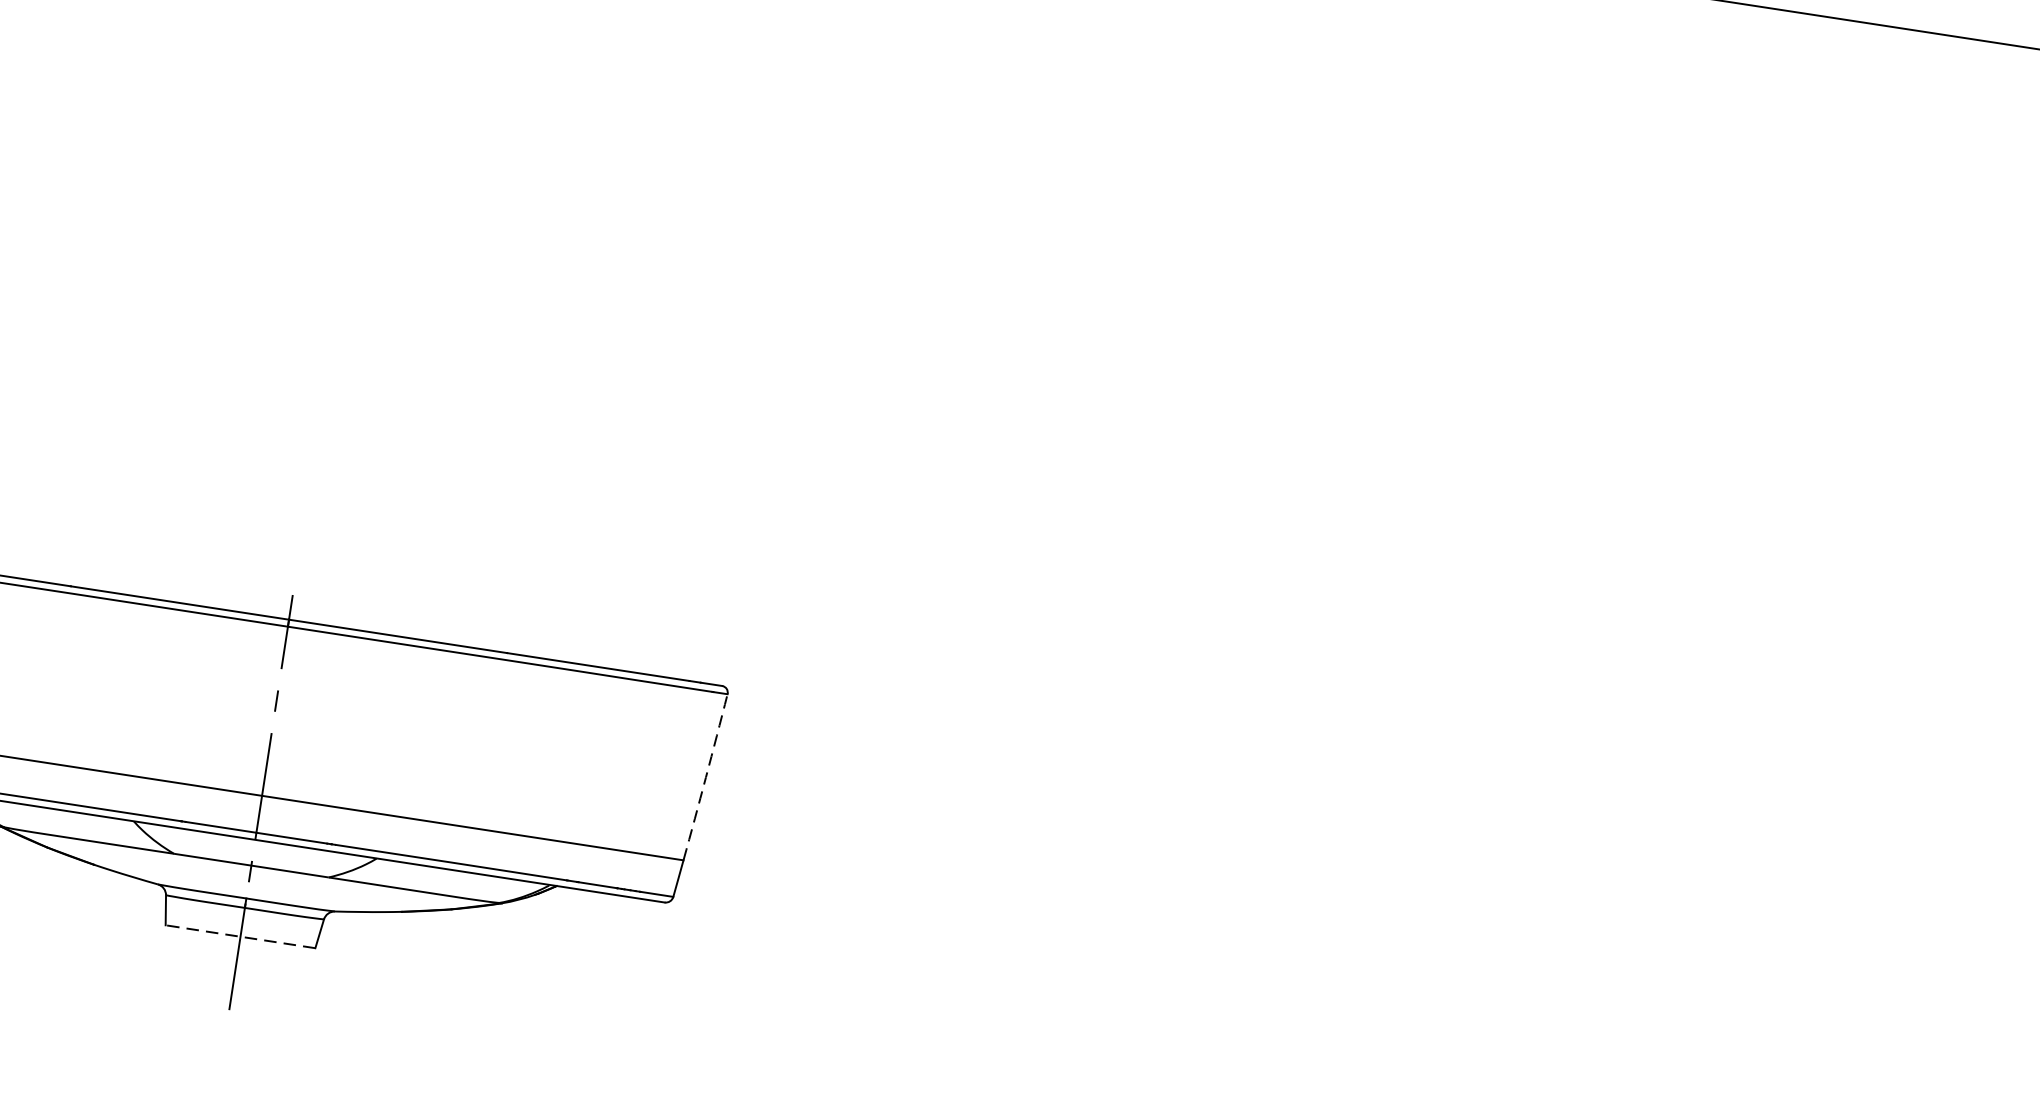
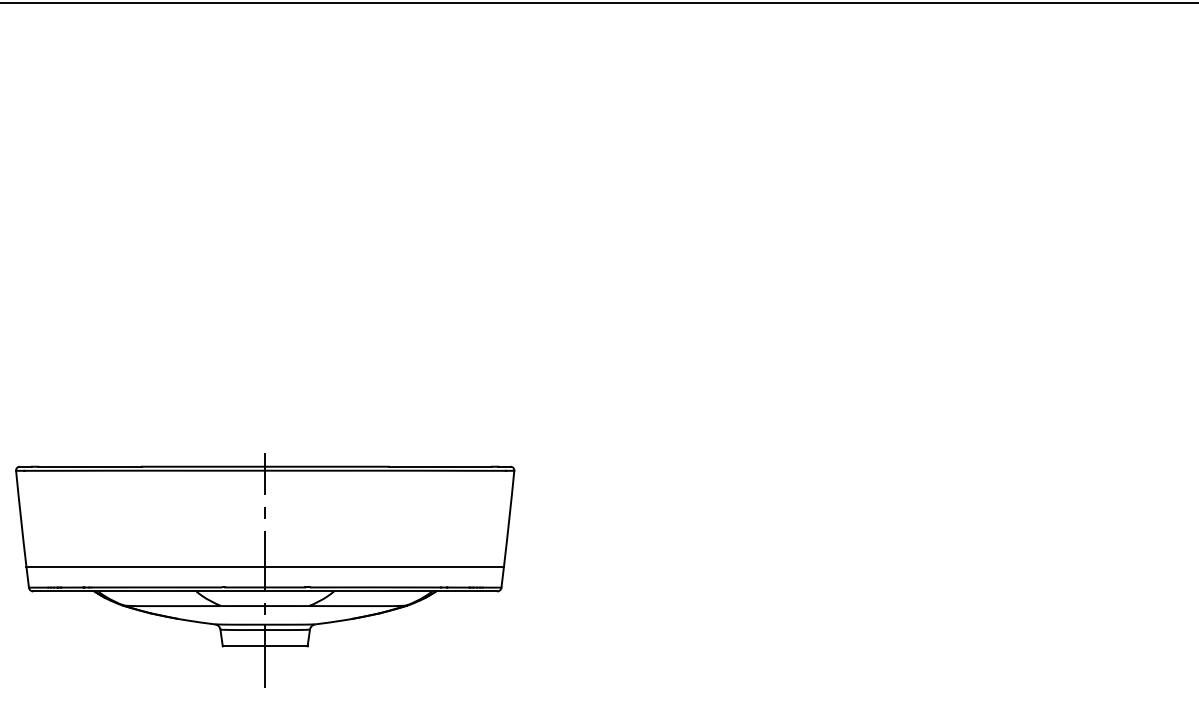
arc: (706, 777) -> (509, 518), dashed -> solid
line: (239, 936) -> (264, 646), dashed -> solid

